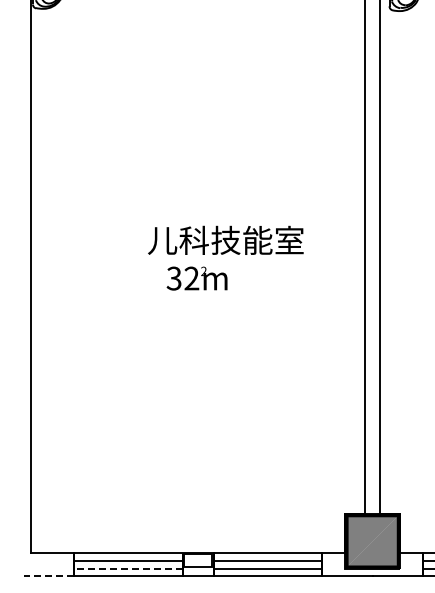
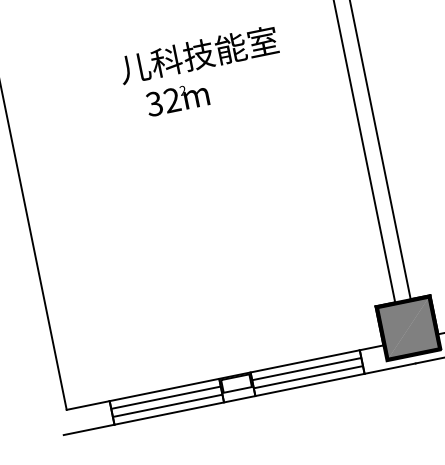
line: (127, 568) -> (166, 405), dashed -> solid
line: (48, 576) -> (88, 430), dashed -> solid

